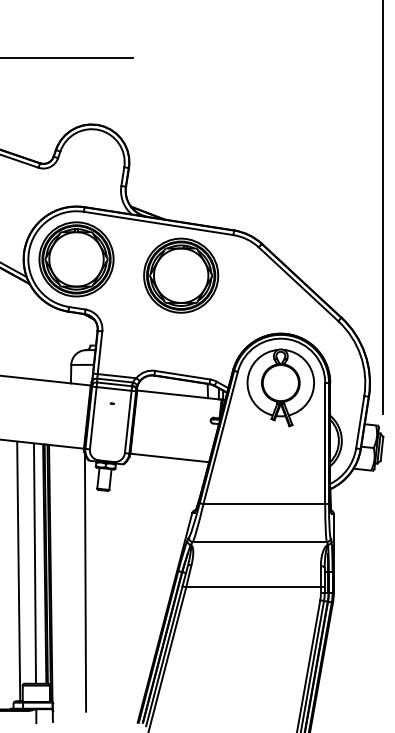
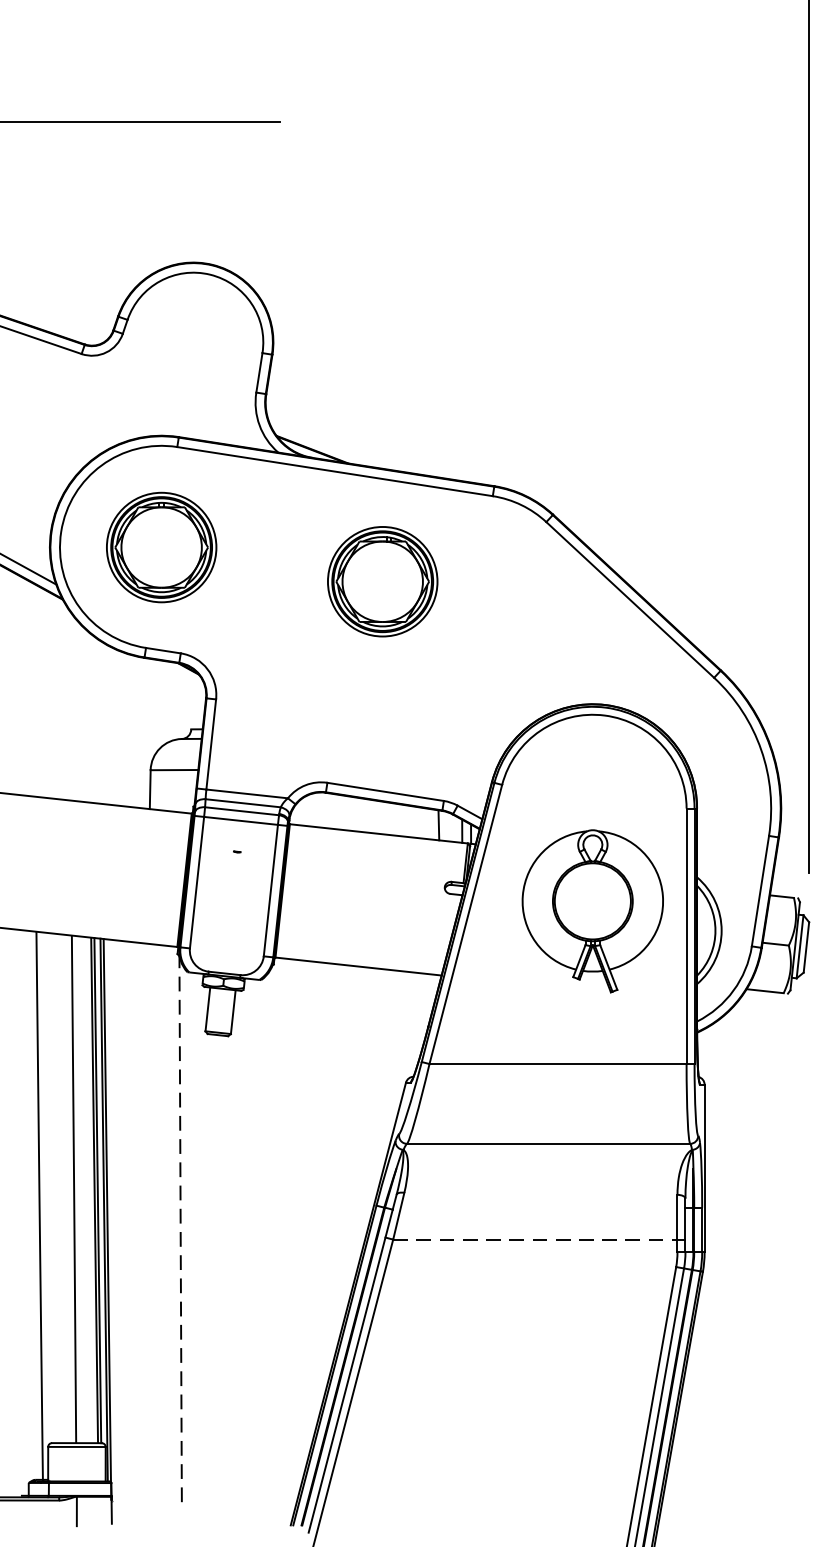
part: (76, 259) -> (161, 547), size x0.7
part: (181, 275) -> (383, 581), size x0.7
part: (280, 387) -> (592, 910), moved
line: (85, 581) -> (180, 1227), solid -> dashed
line: (254, 587) -> (537, 1239), solid -> dashed

